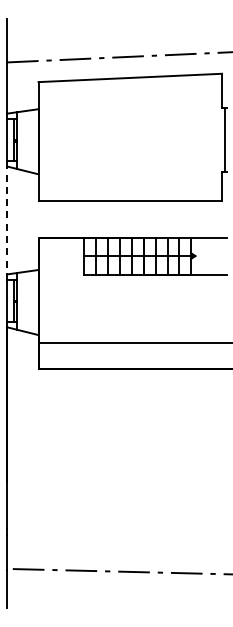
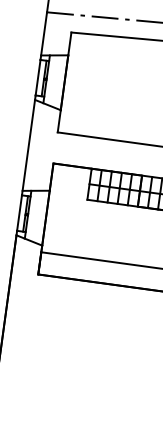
line: (6, 219) -> (28, 144), dashed -> solid

